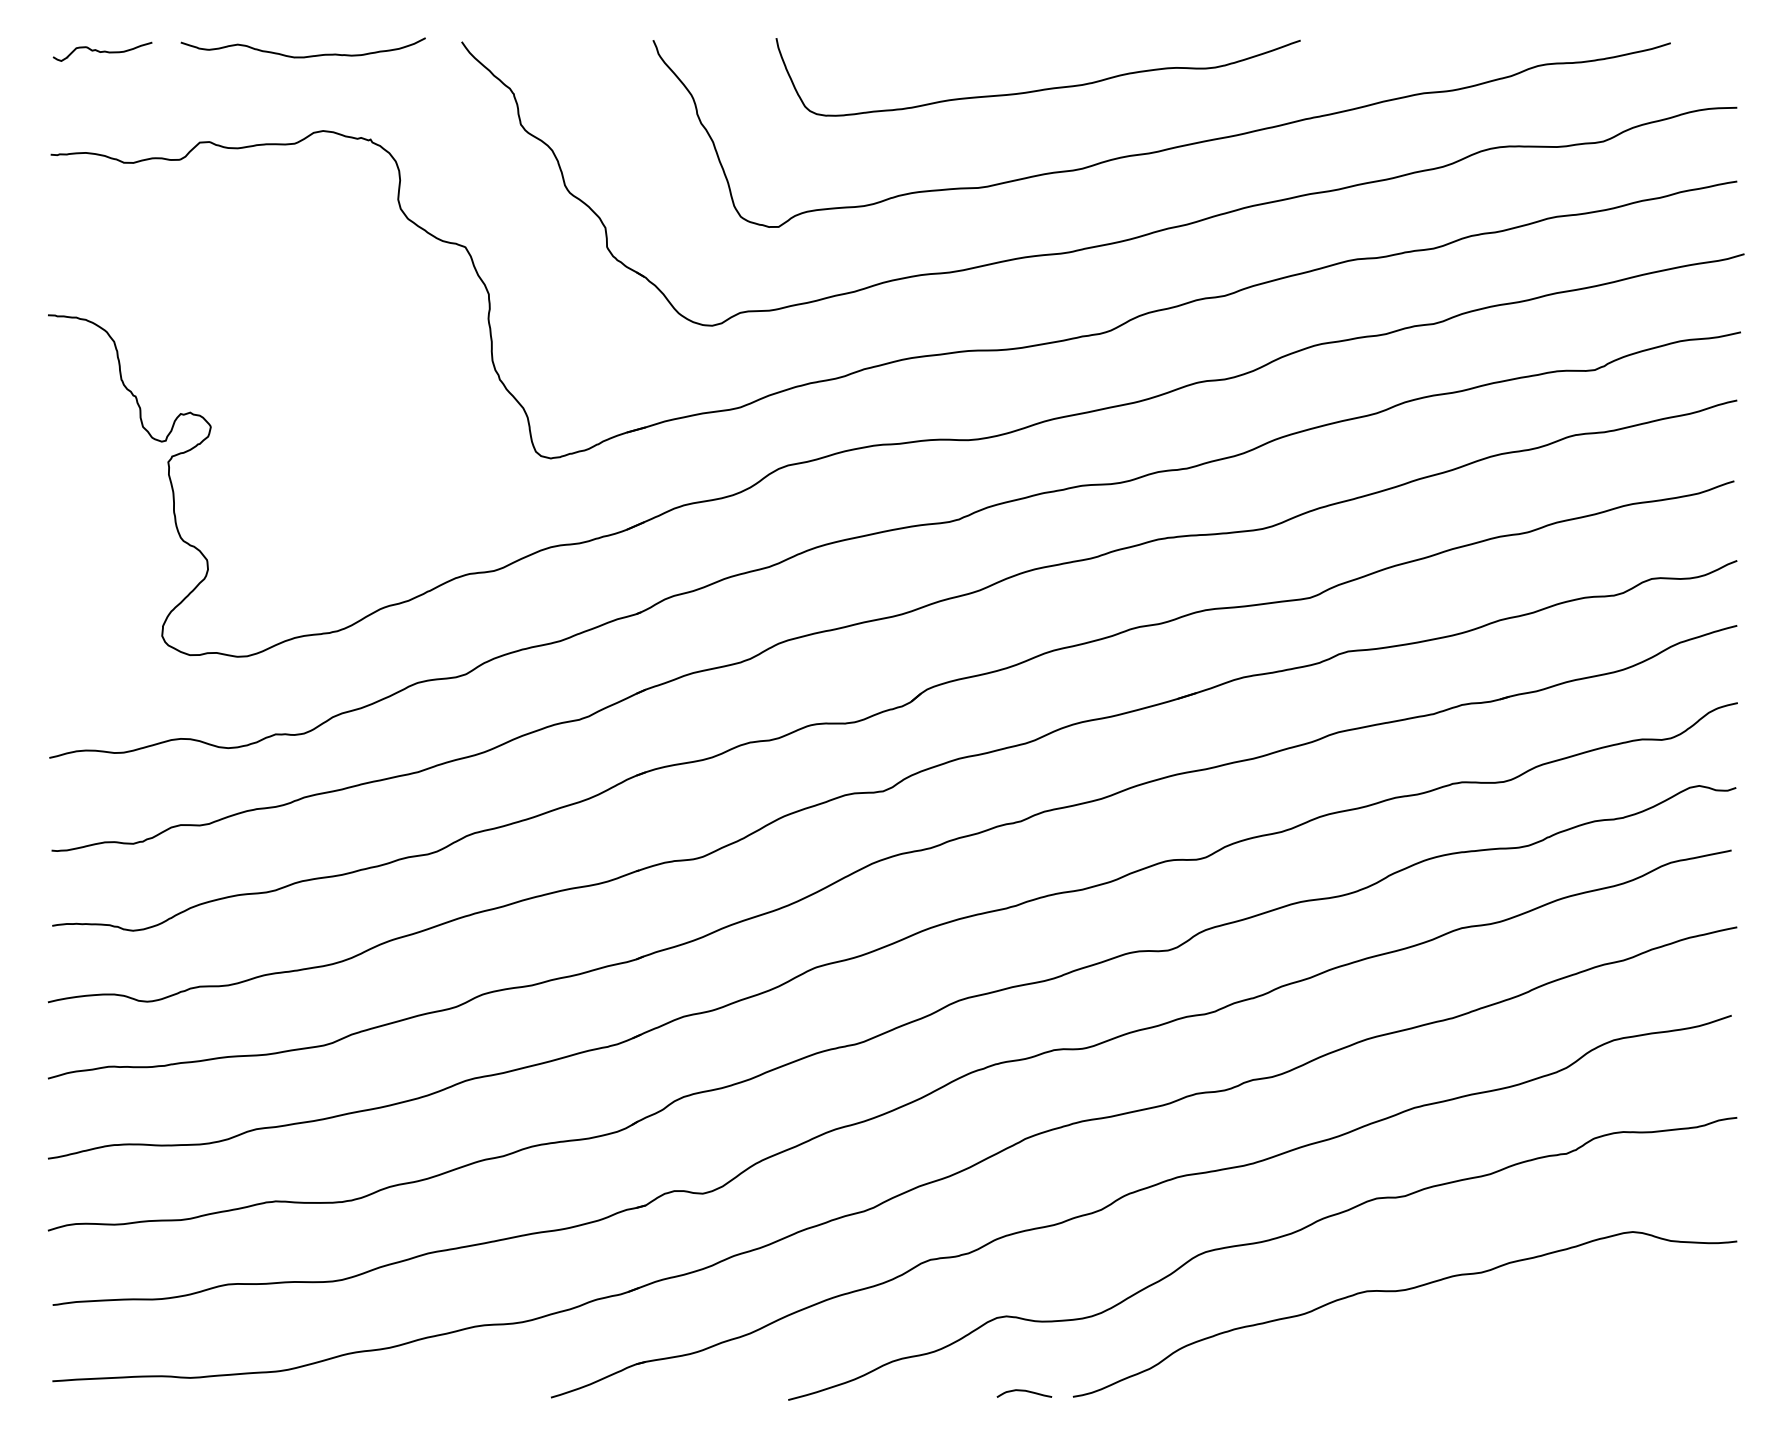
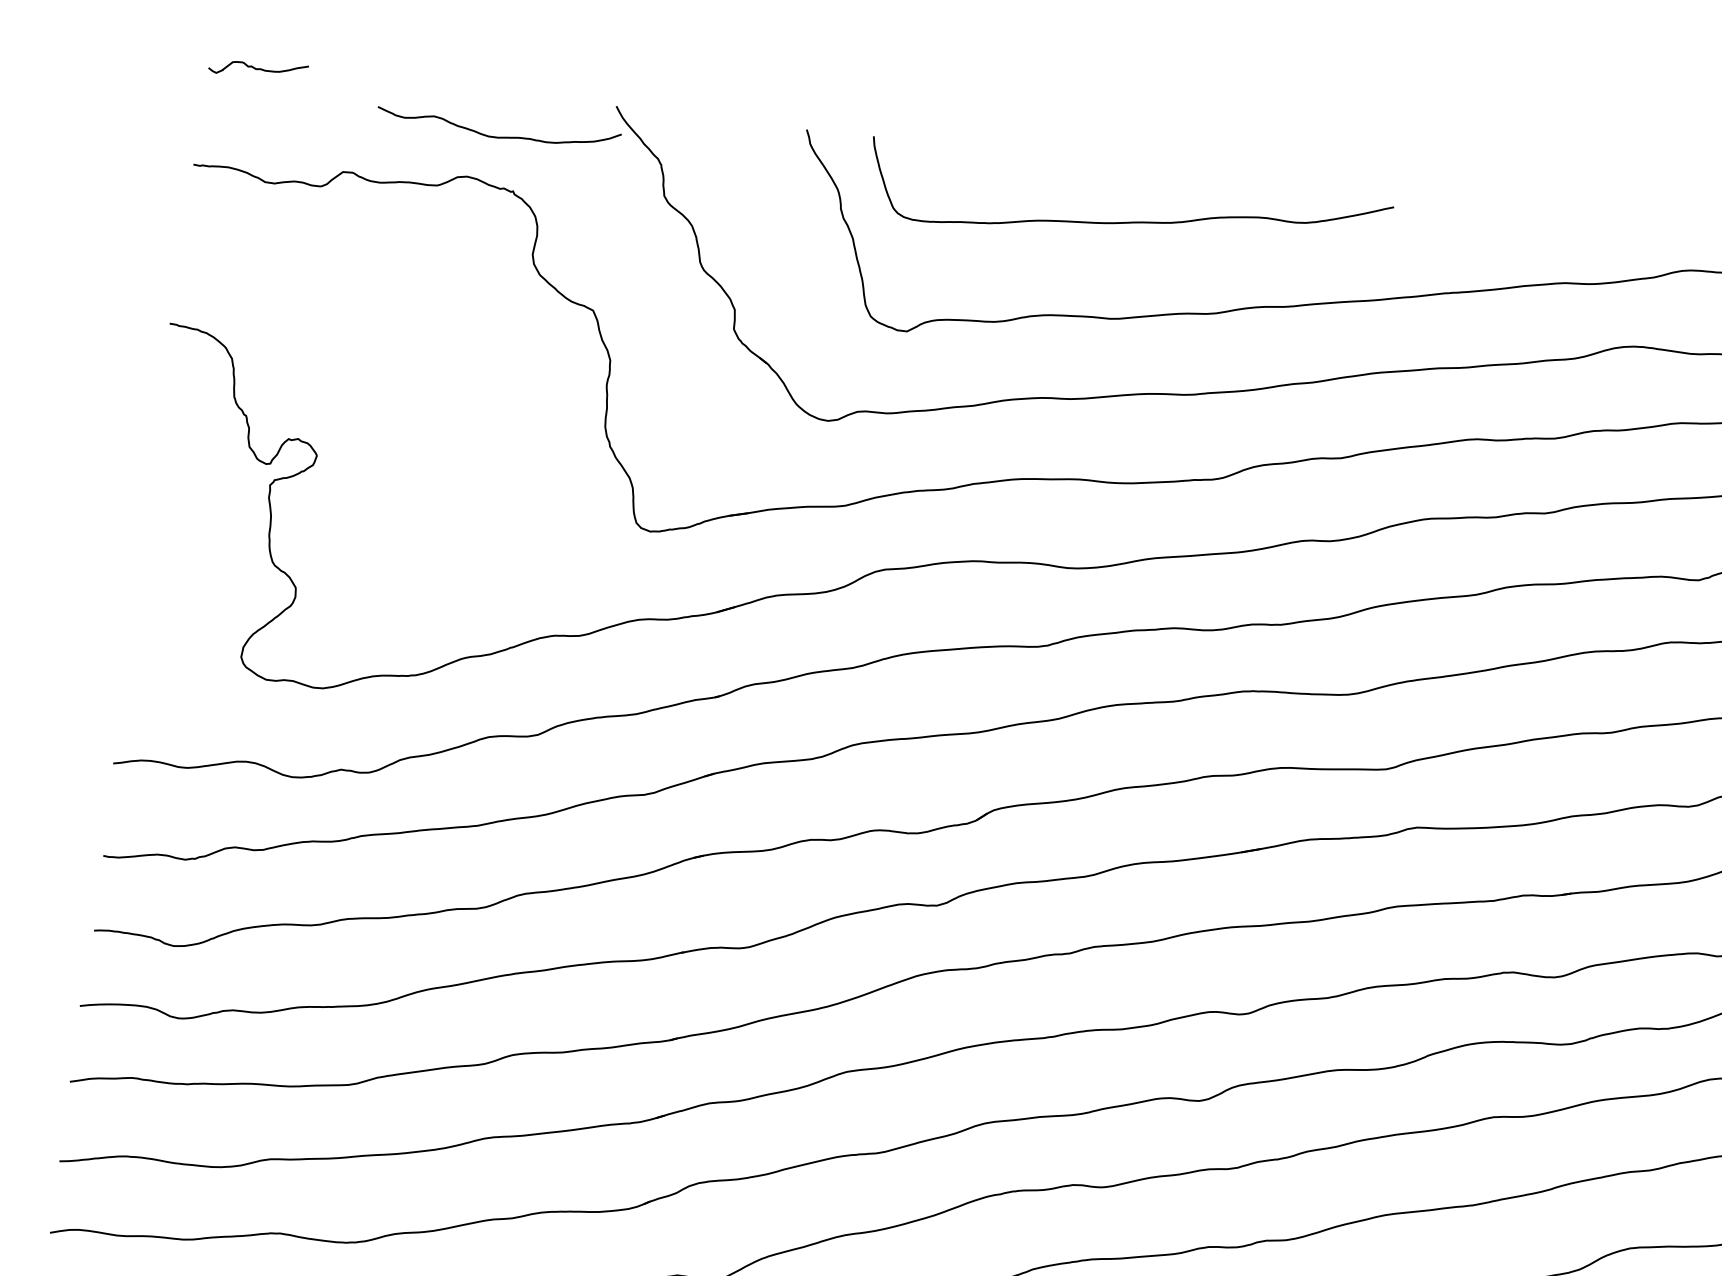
curve: (302, 56) -> (496, 136), moved
curve: (1037, 89) -> (1126, 221), moved

